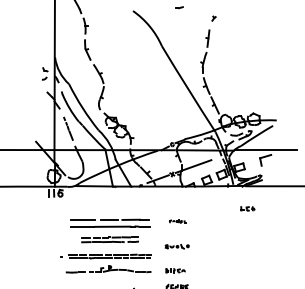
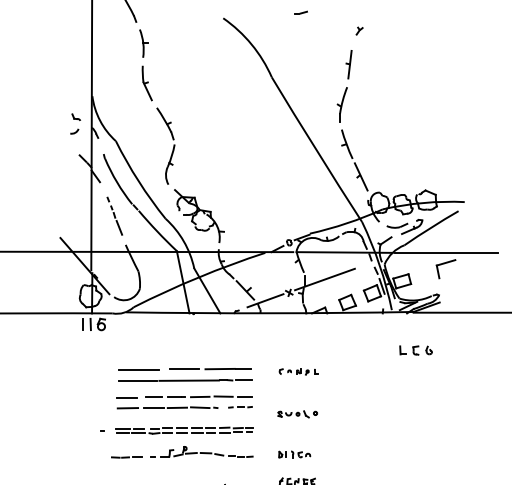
part: (247, 208) -> (415, 350), size x1.43
part: (177, 221) -> (297, 371), size x1.43
part: (109, 239) -> (183, 402), size x1.43

